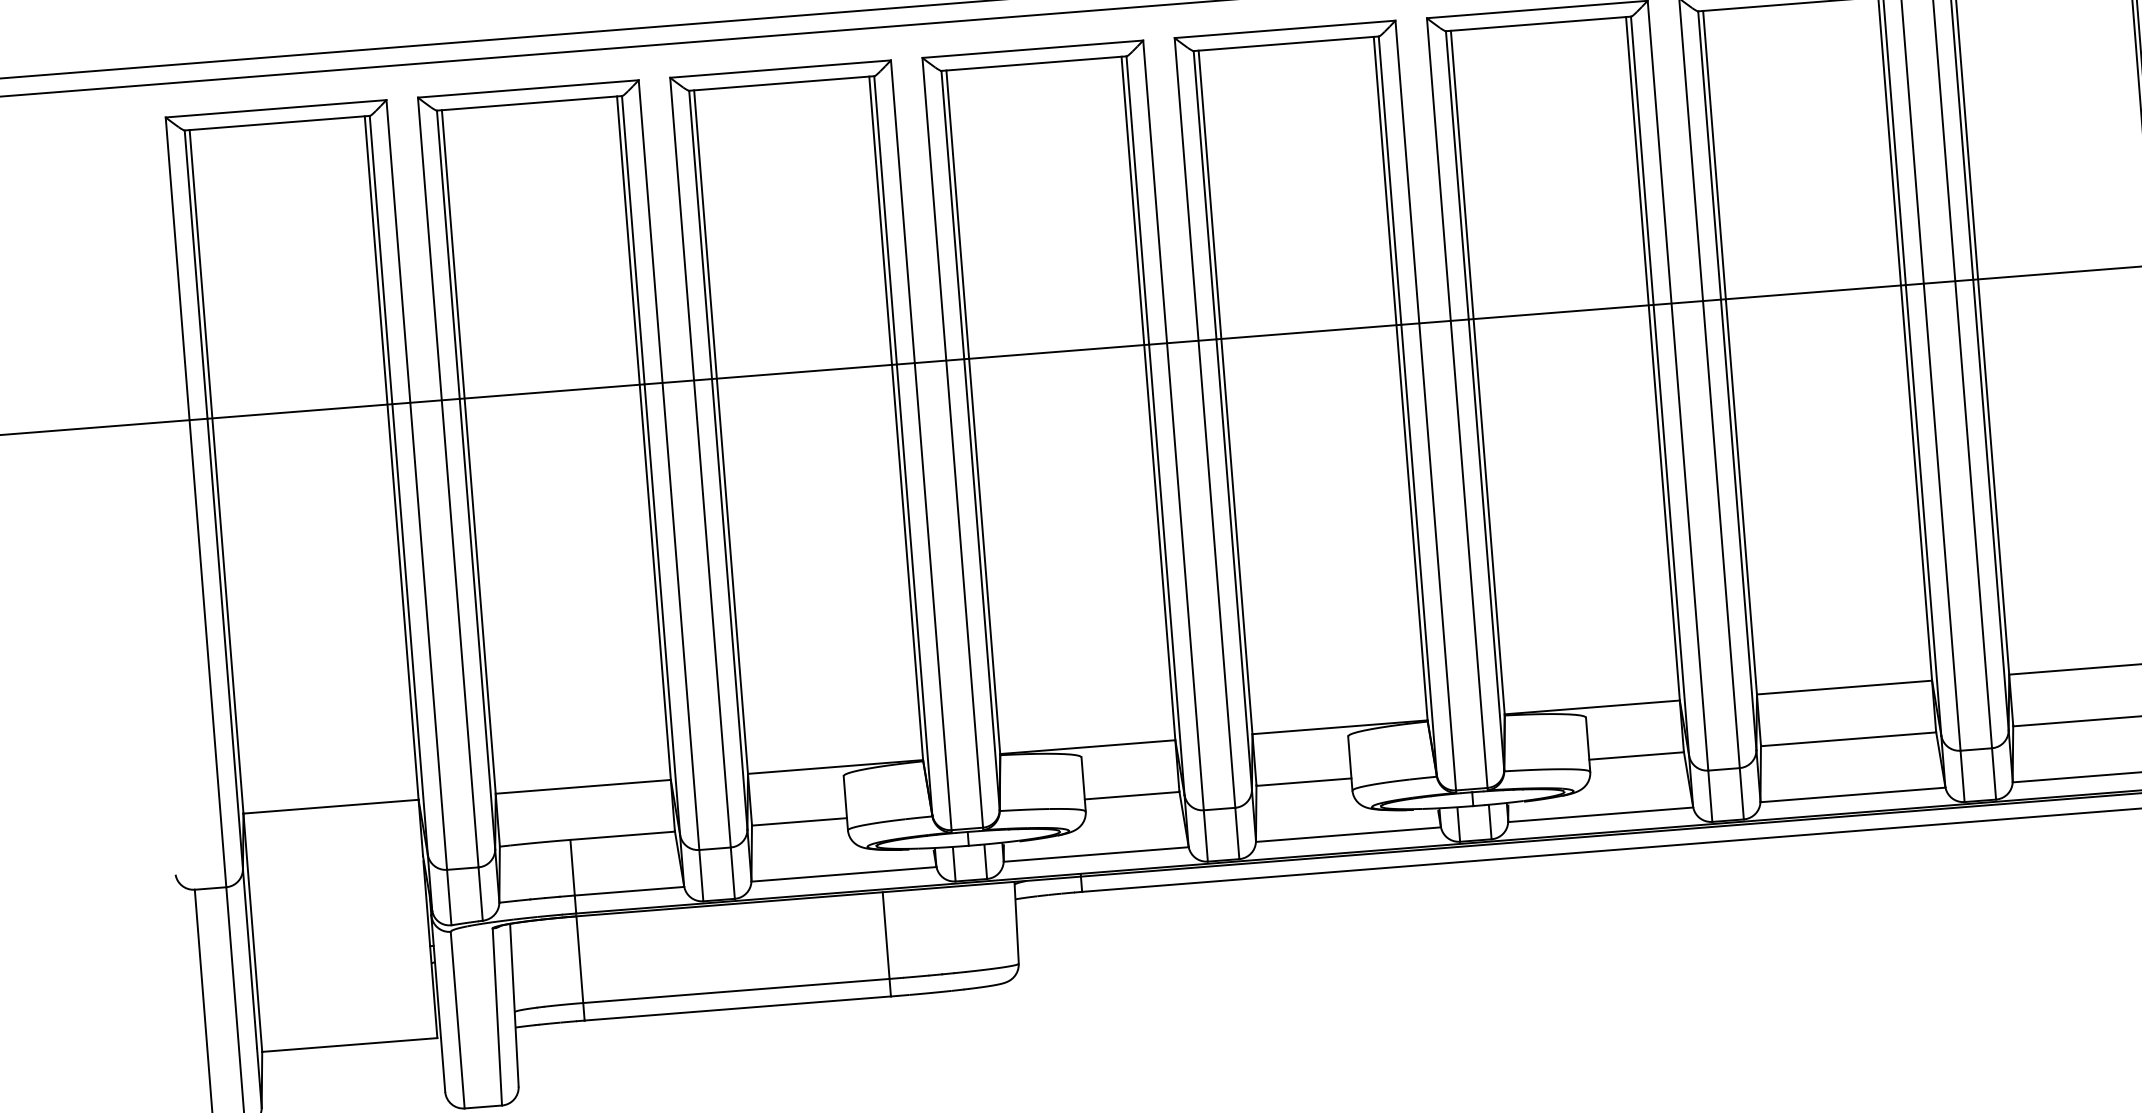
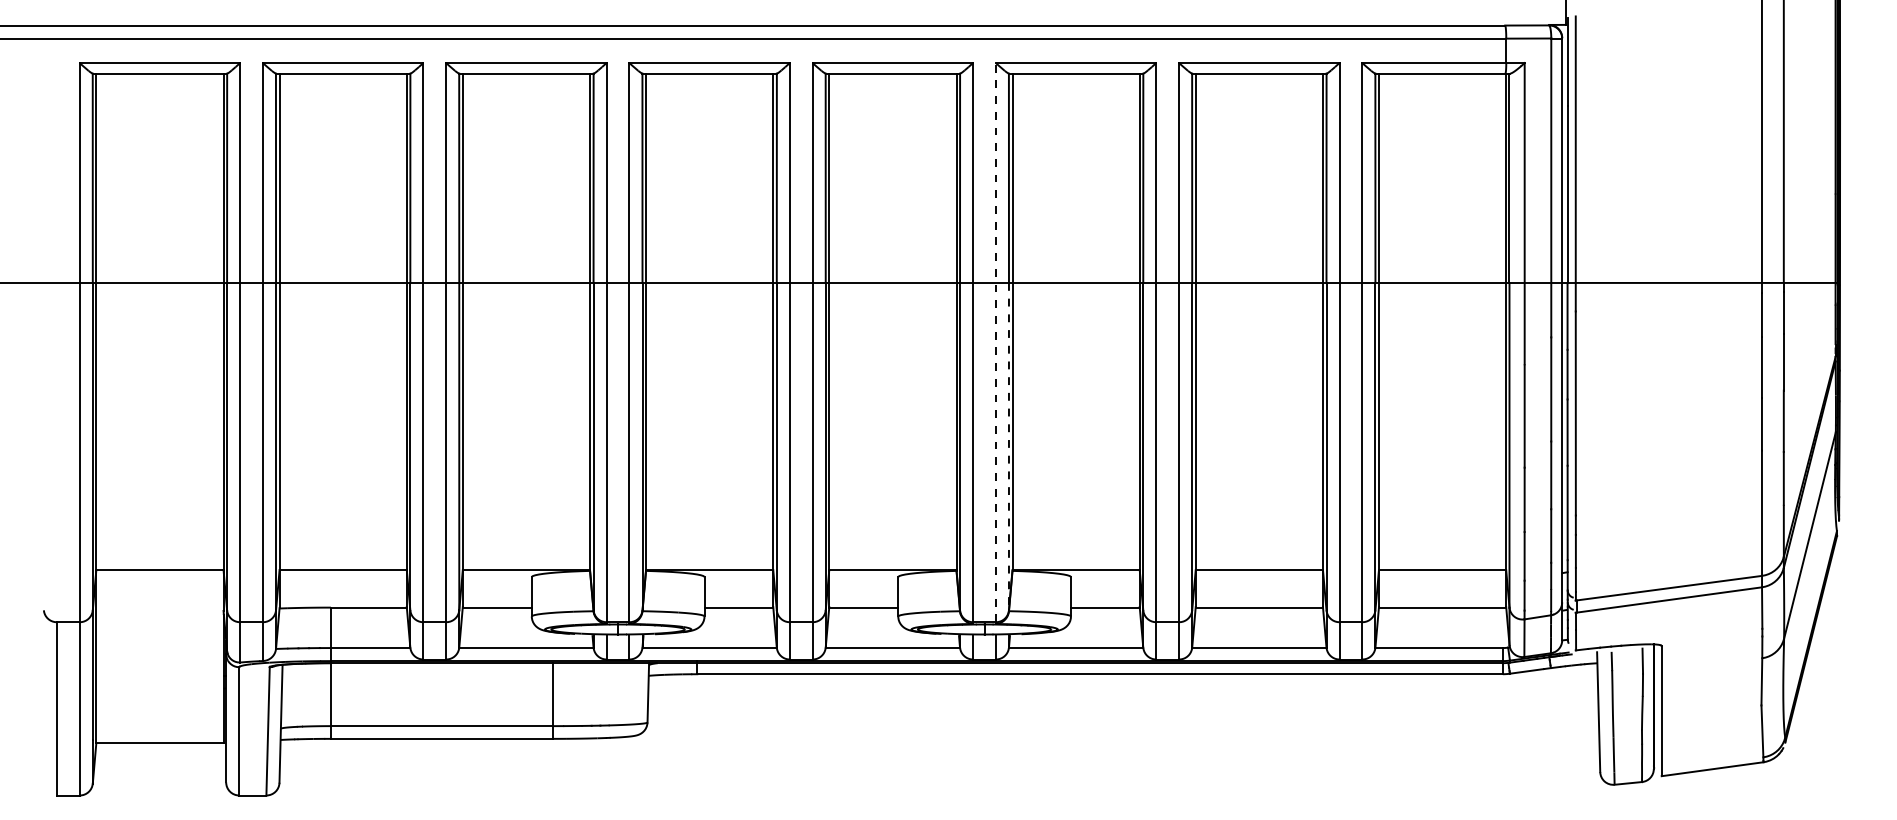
line: (1456, 402) -> (995, 342), solid -> dashed
line: (1485, 544) -> (1008, 446), solid -> dashed

